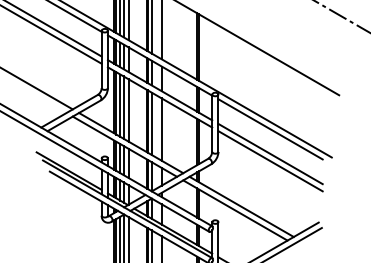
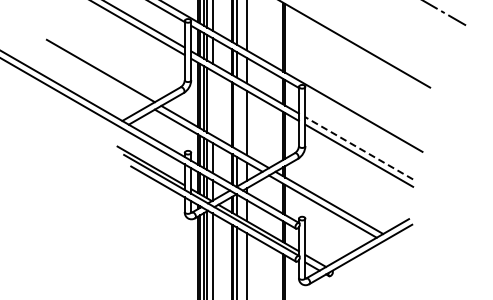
line: (128, 110) -> (212, 103), removed
line: (151, 123) -> (236, 116), removed
line: (270, 129) -> (359, 122), removed
line: (269, 154) -> (358, 148), solid -> dashed

